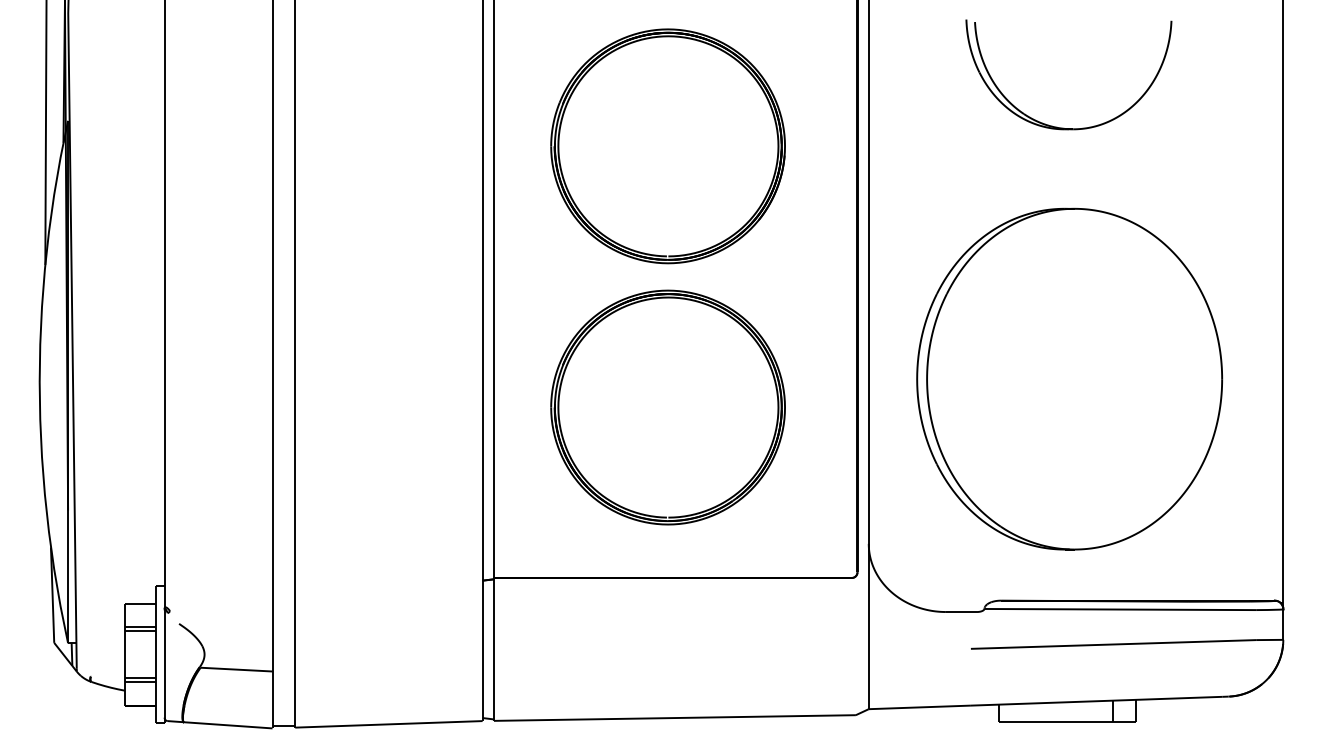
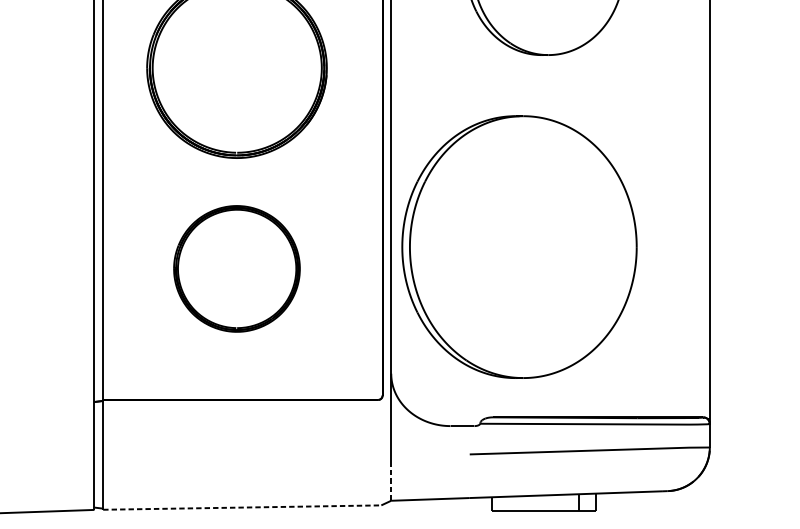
part: (1069, 378) -> (519, 246), moved
part: (667, 407) -> (236, 268), size x0.7
line: (868, 683) -> (391, 481), solid -> dashed
line: (674, 718) -> (241, 507), solid -> dashed

